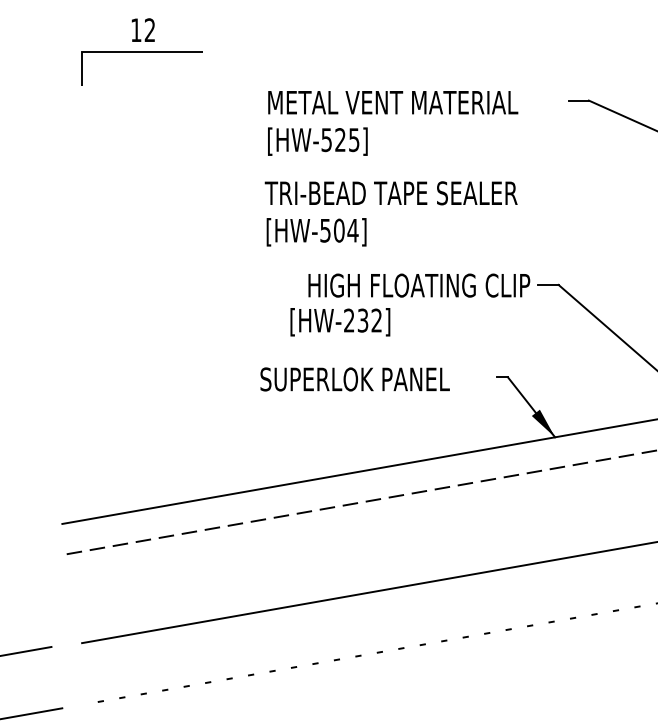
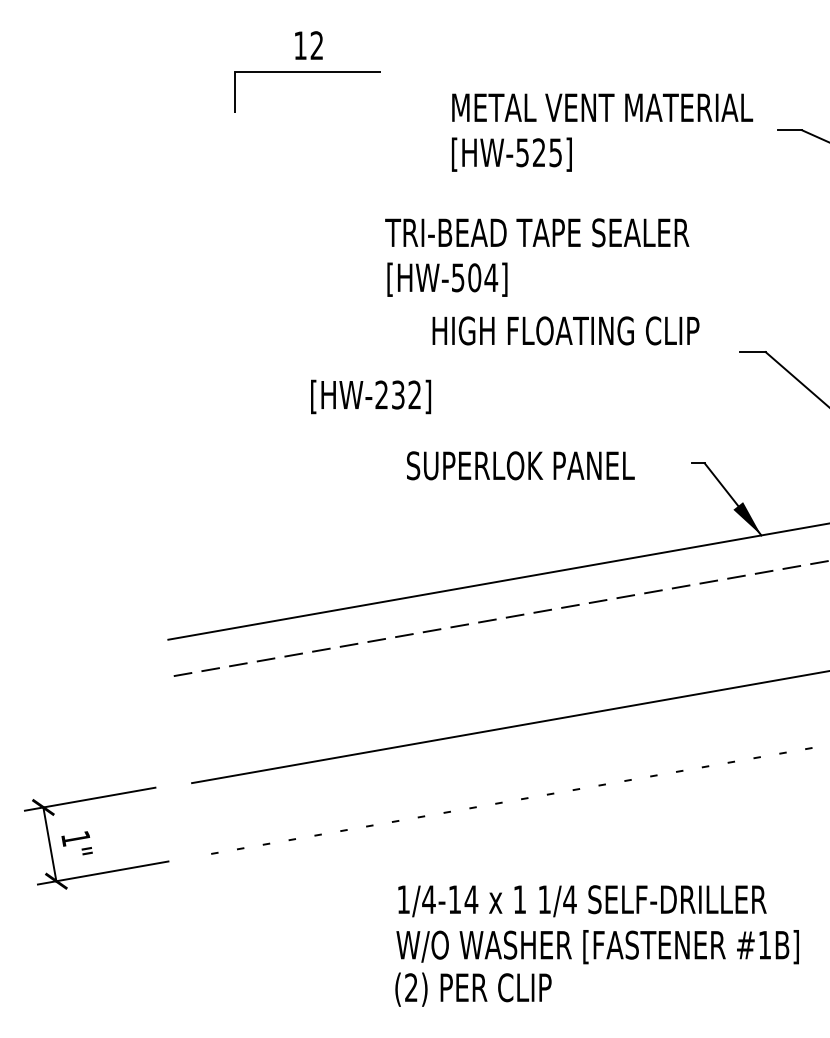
part: (142, 51) -> (307, 71), moved
text: (393, 123) -> (602, 132), moved
text: (391, 213) -> (537, 257), moved
text: (418, 285) -> (565, 330), moved
text: (340, 321) -> (371, 396), moved

